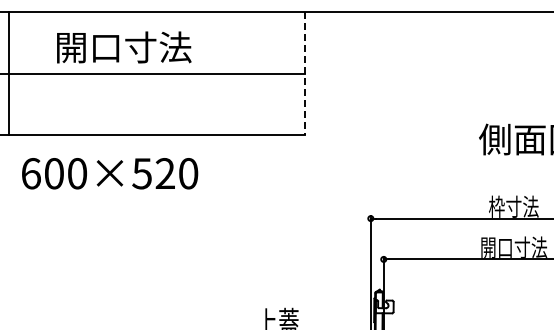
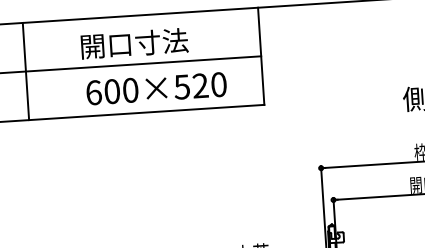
text: (124, 47) -> (134, 43), moved
line: (304, 74) -> (261, 57), dashed -> solid
text: (110, 173) -> (156, 88), moved

